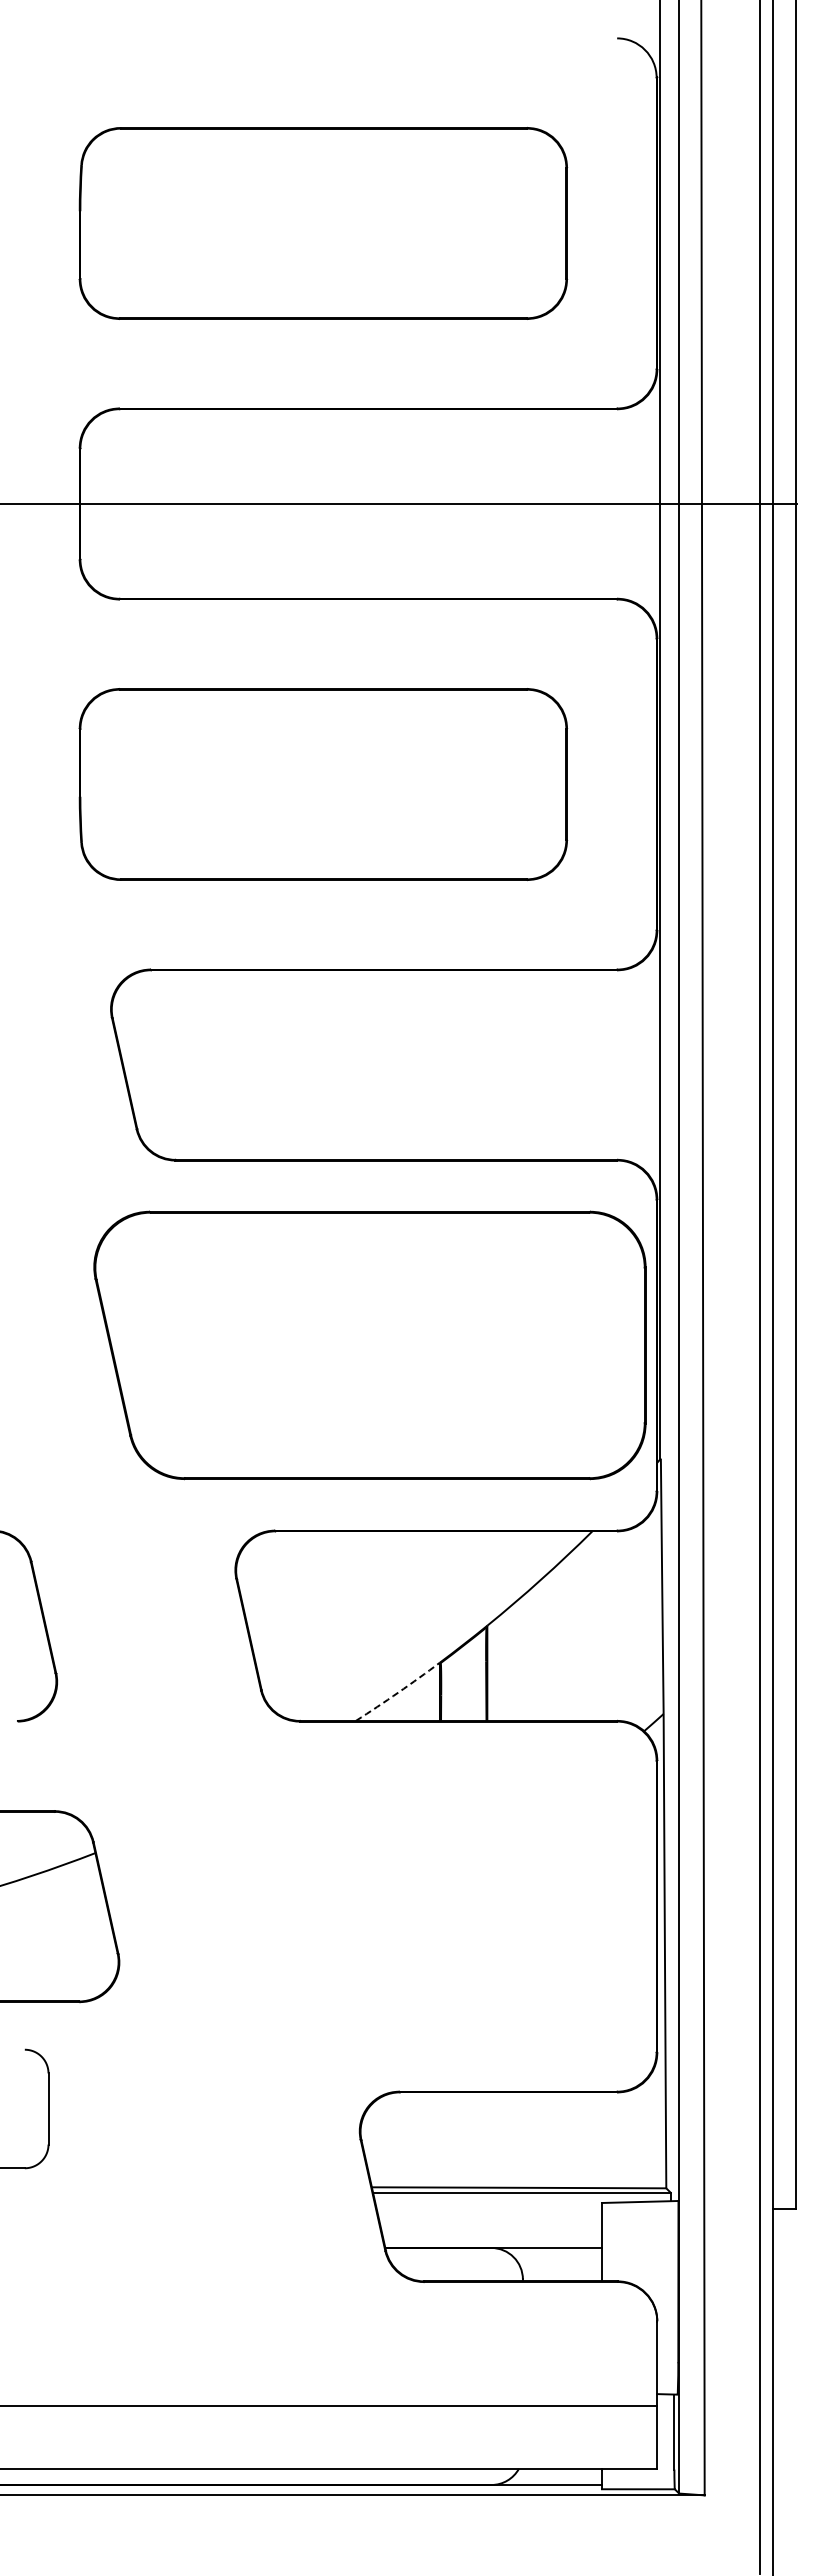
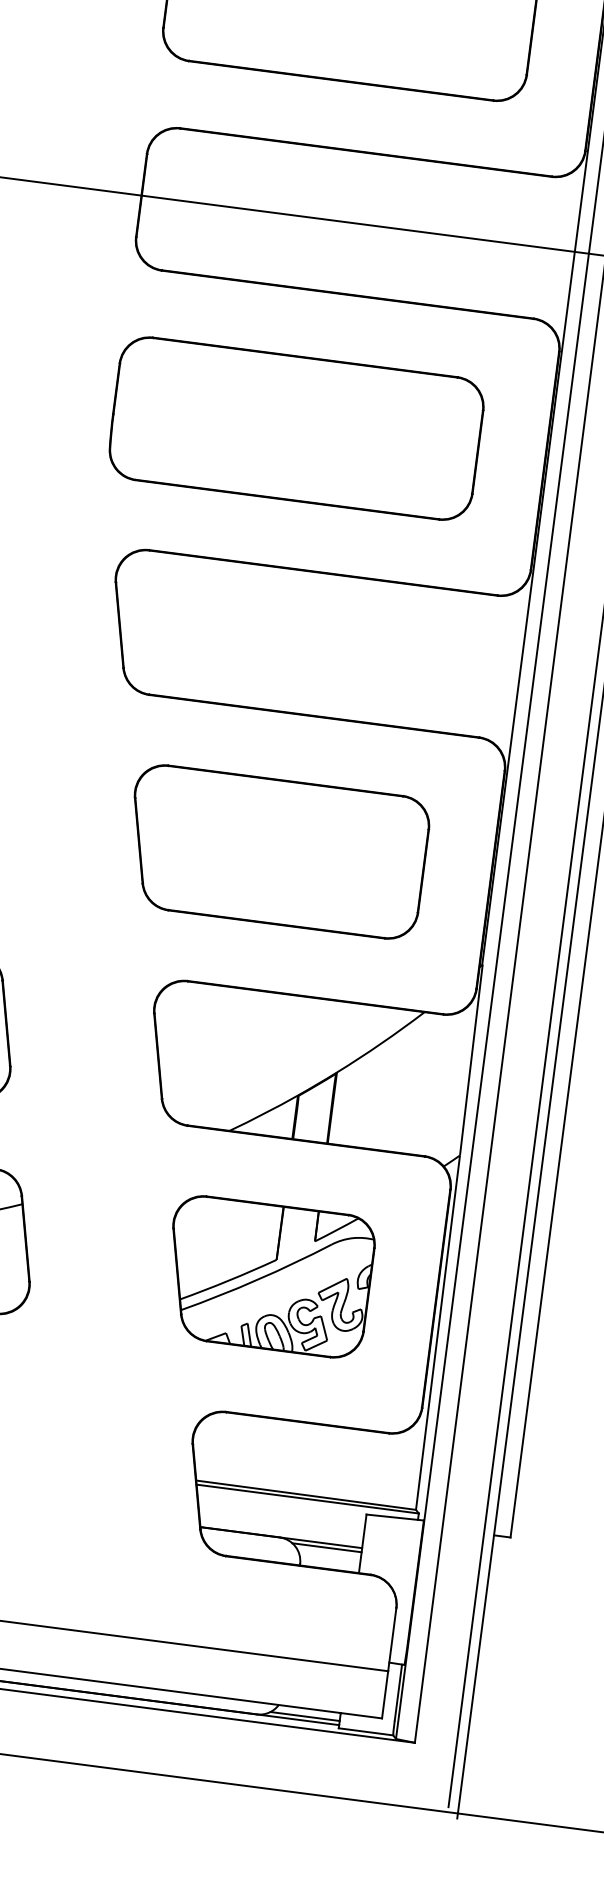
part: (370, 1345) -> (276, 851), size x0.71
arc: (398, 1692) -> (264, 1113), dashed -> solid
part: (432, 1906) -> (268, 1276), added
line: (555, 2253) -> (326, 1547), added
line: (555, 2479) -> (305, 1716), added

